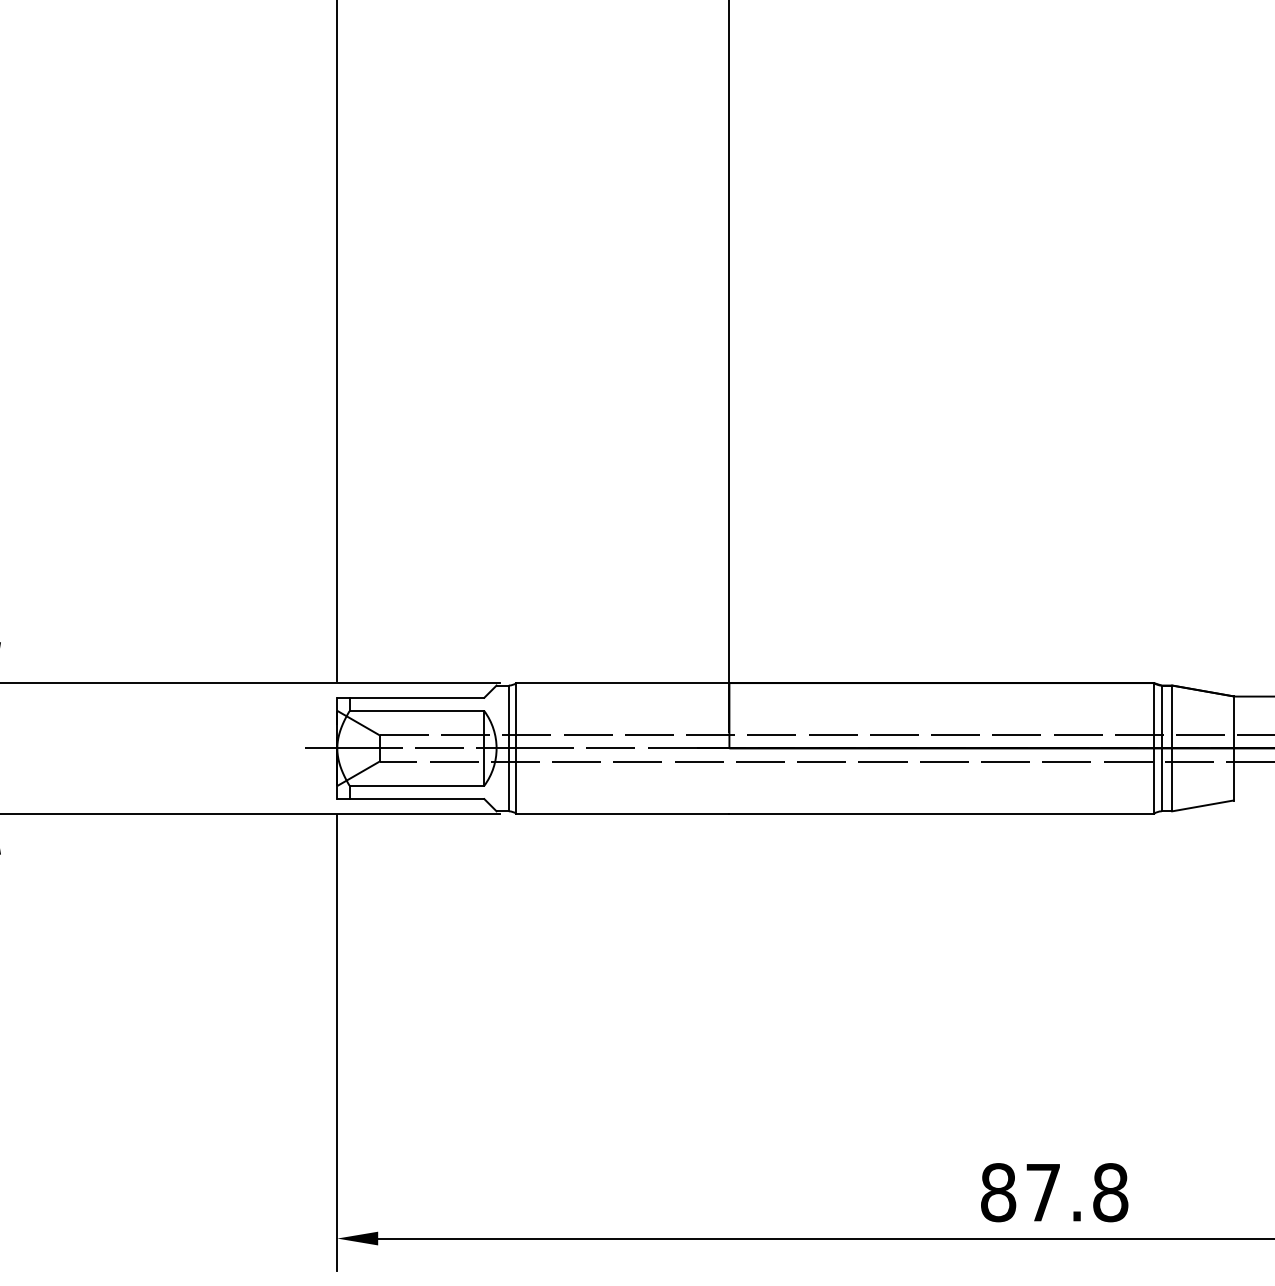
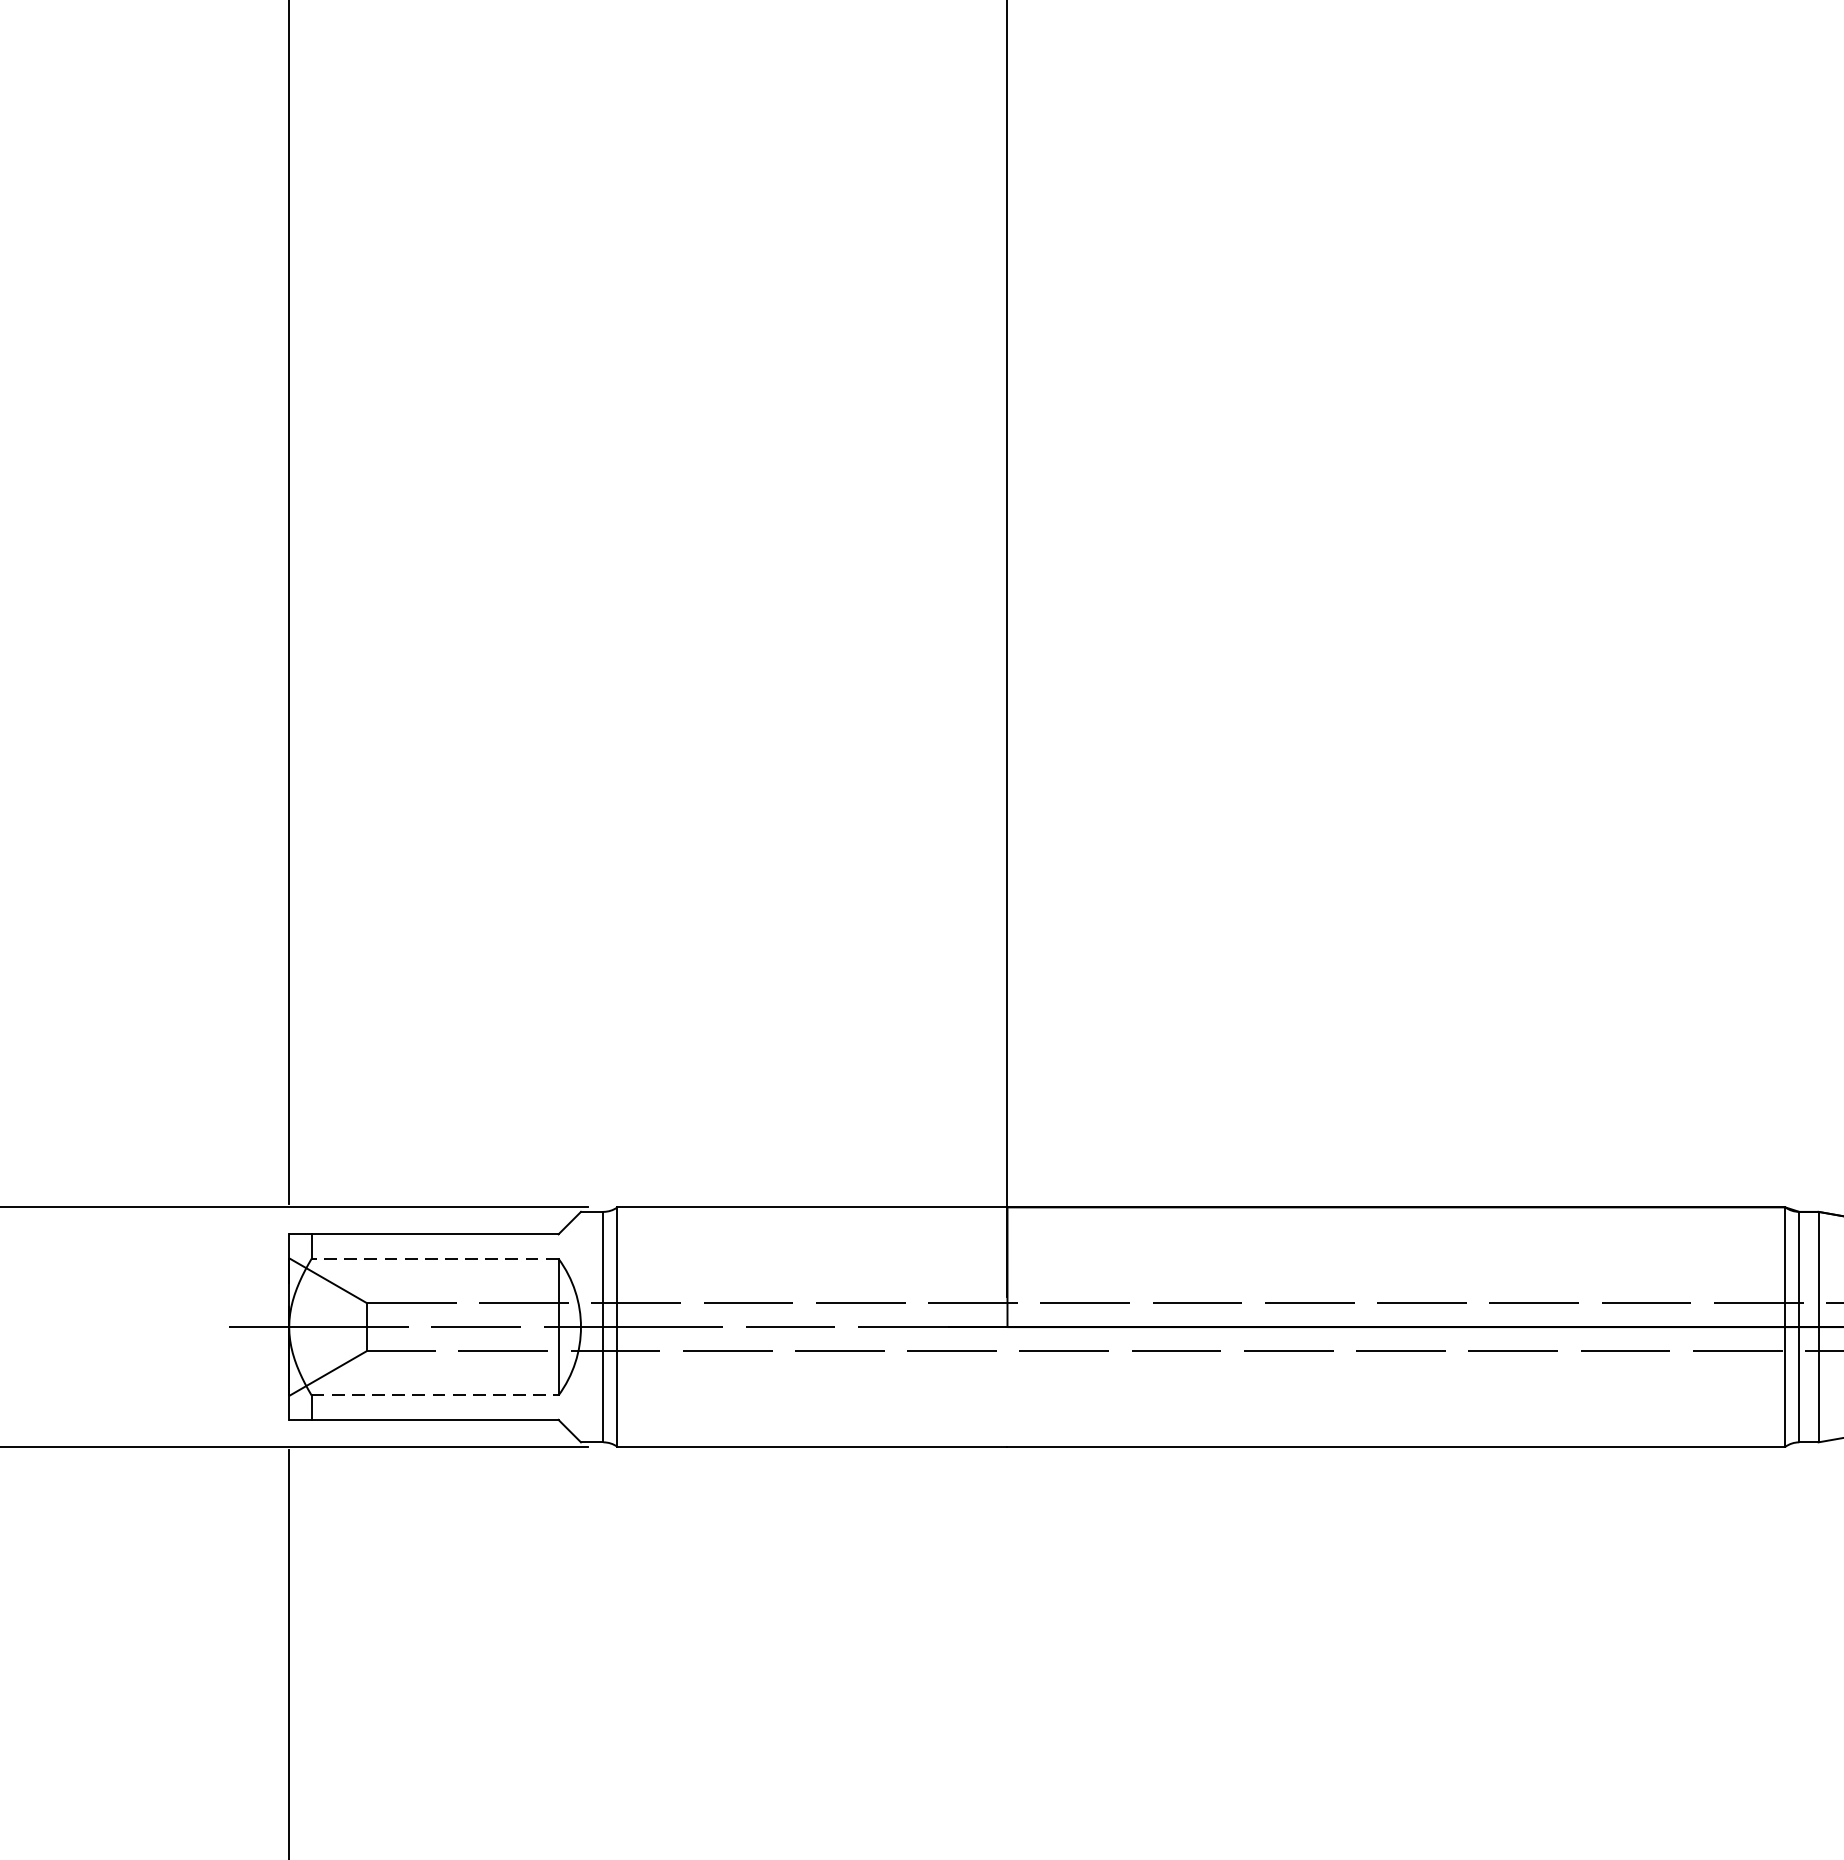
line: (416, 711) -> (434, 1259), solid -> dashed
line: (417, 785) -> (436, 1394), solid -> dashed

